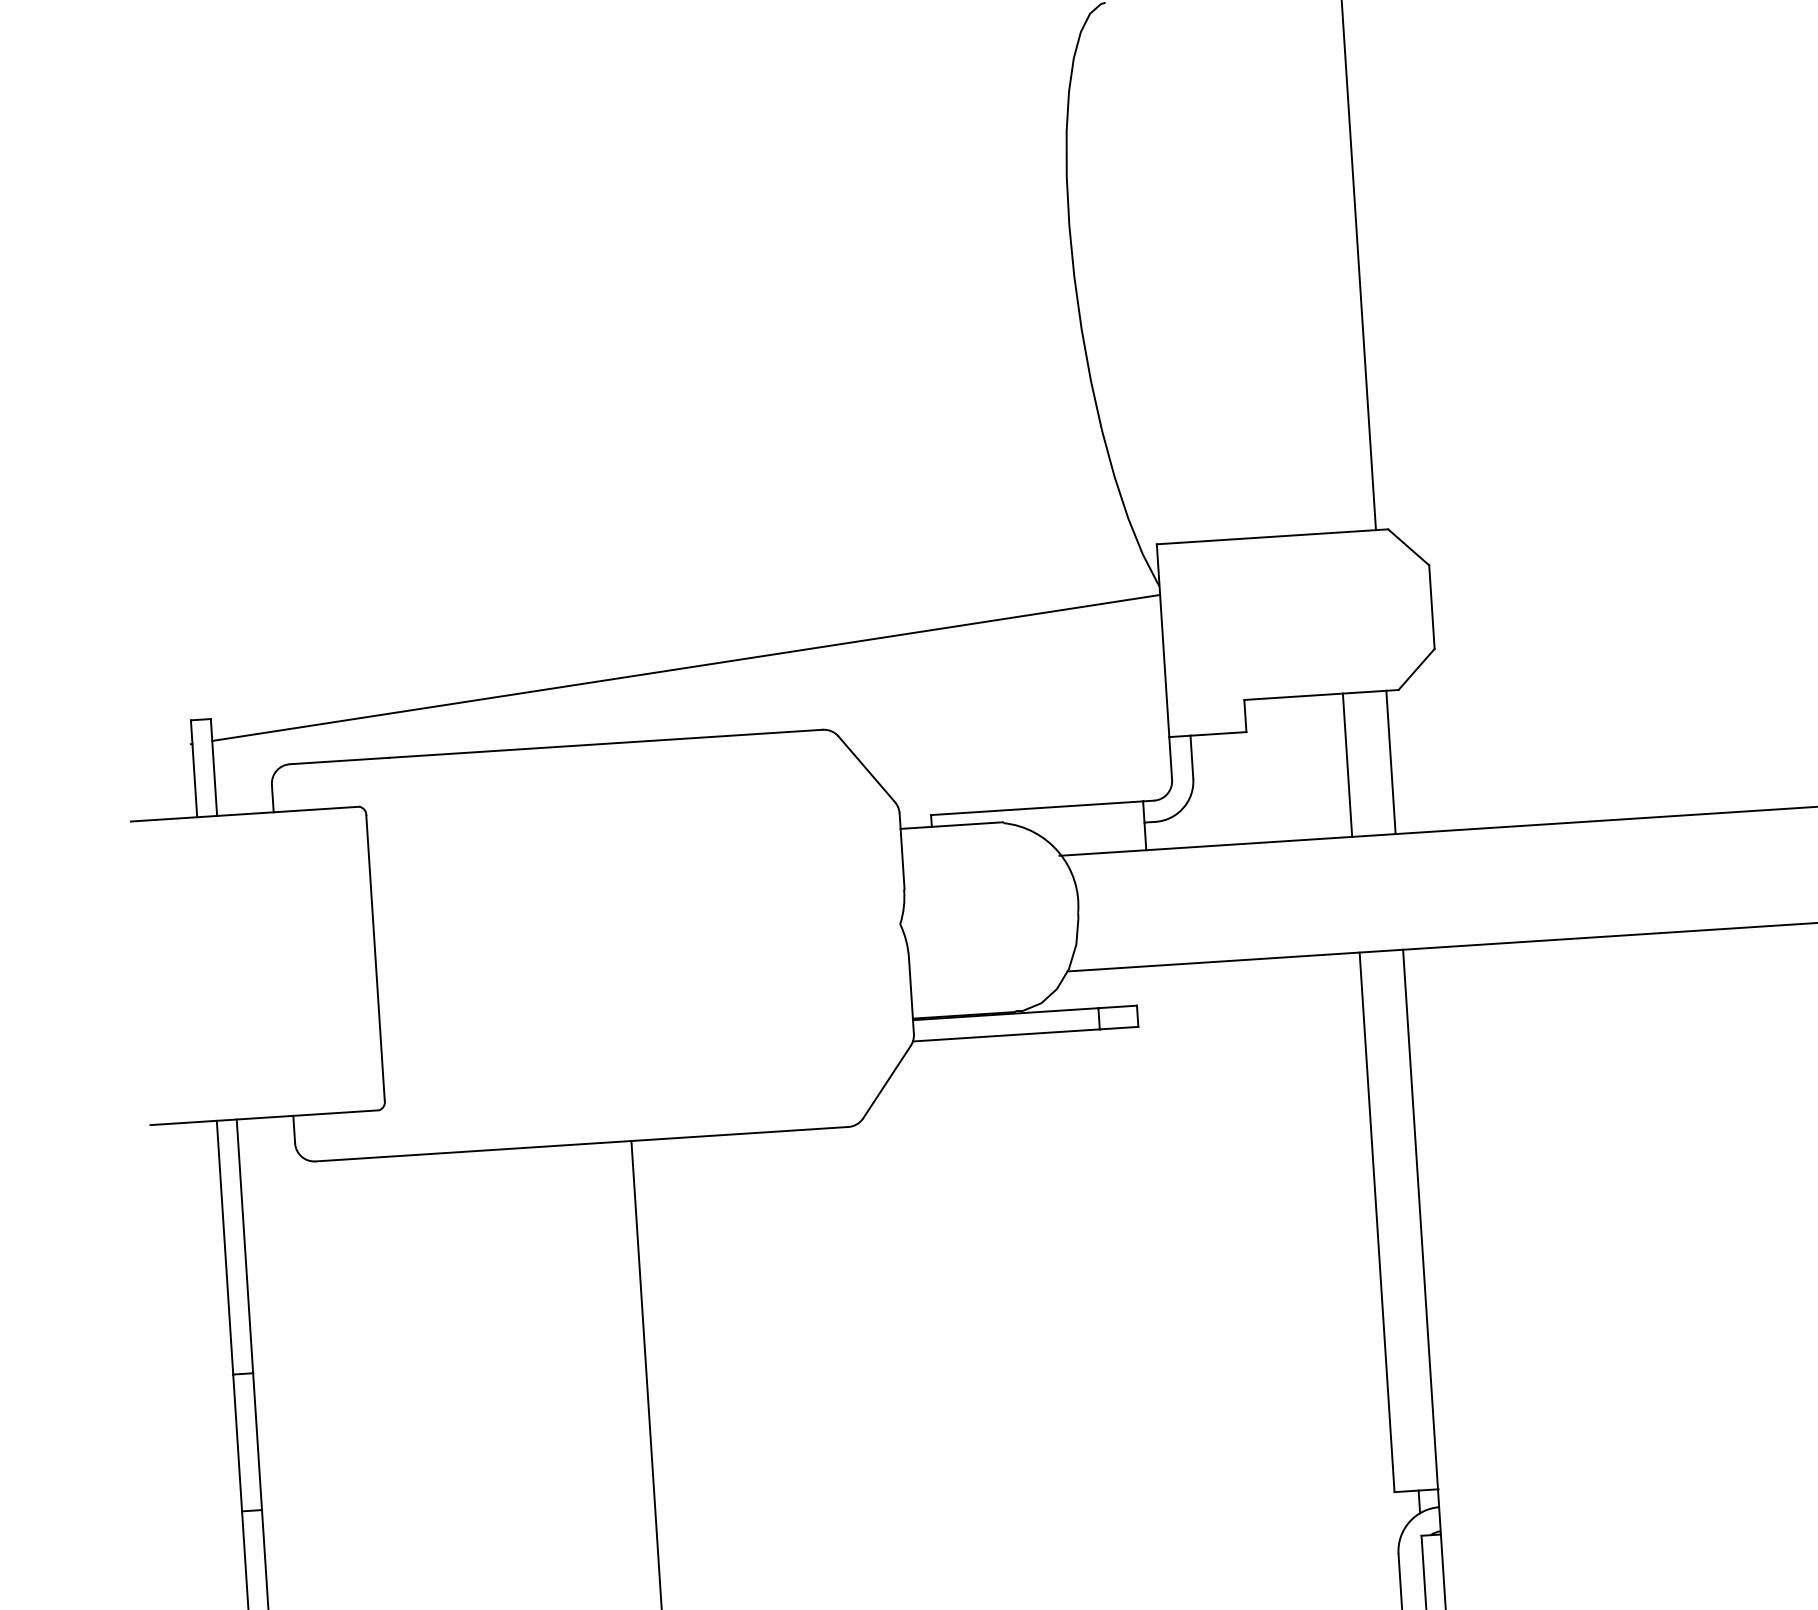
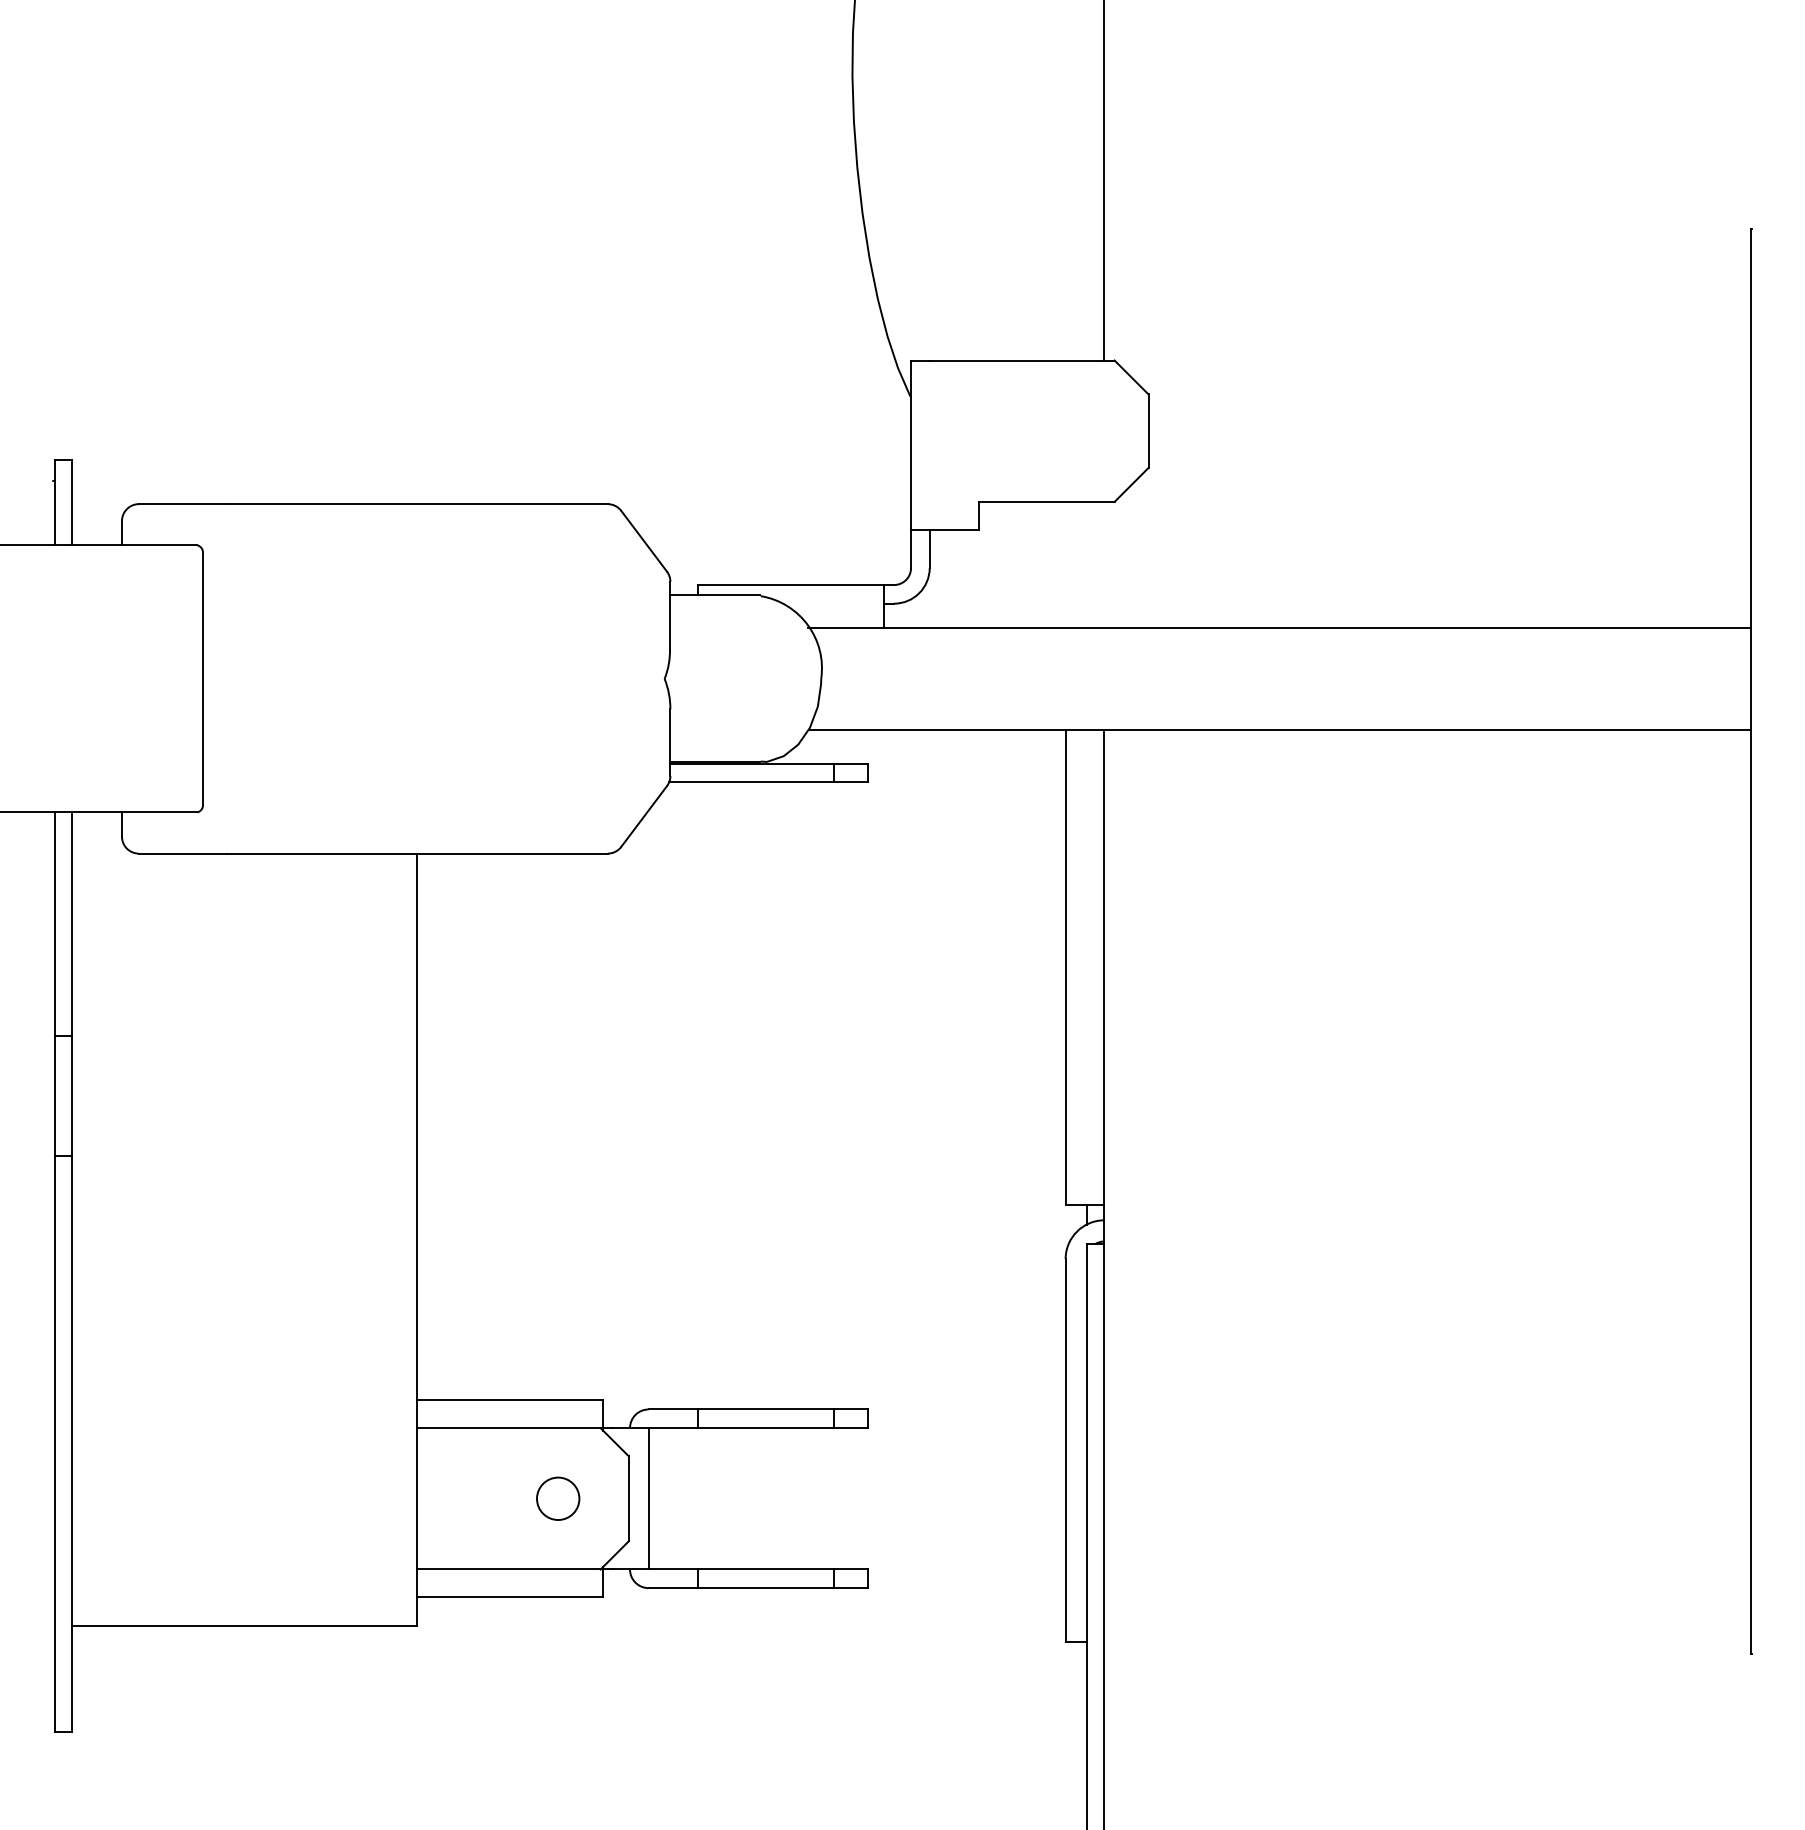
line: (686, 668) -> (491, 442), removed
line: (1390, 761) -> (1103, 564), removed
line: (1347, 764) -> (1065, 564), removed

